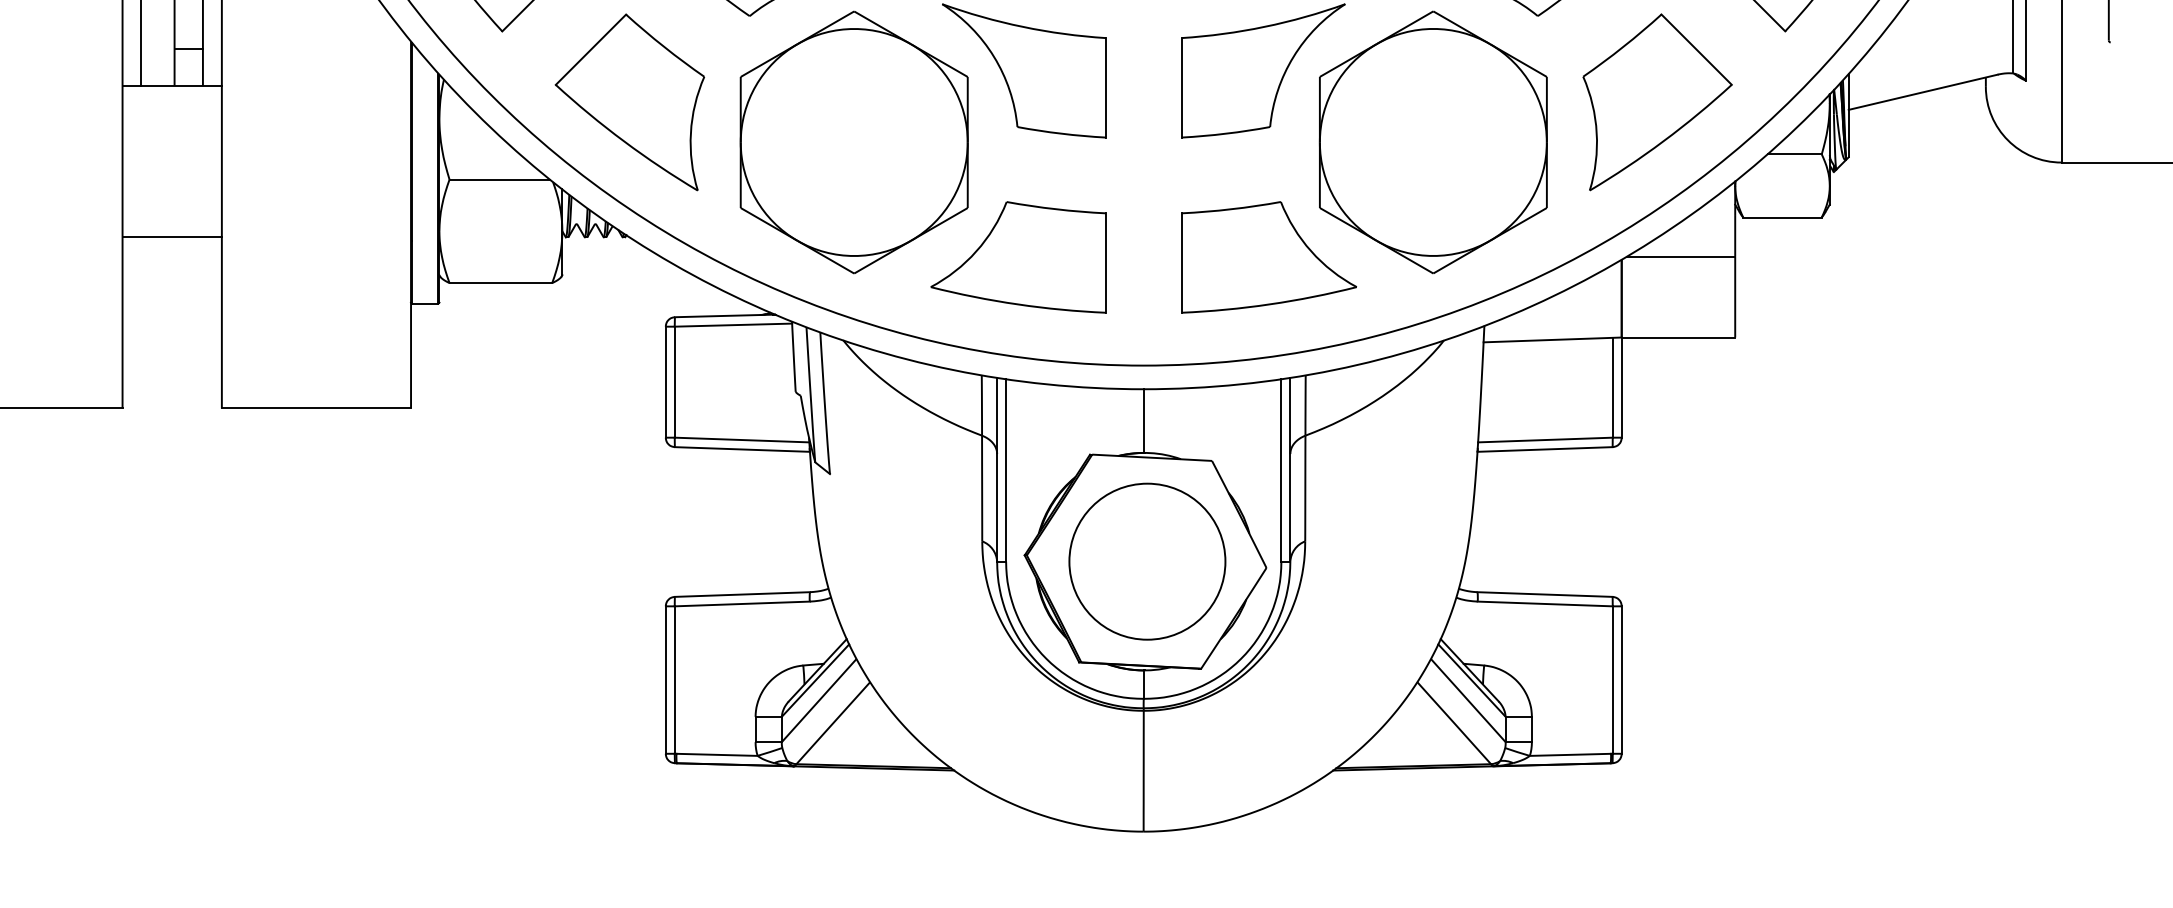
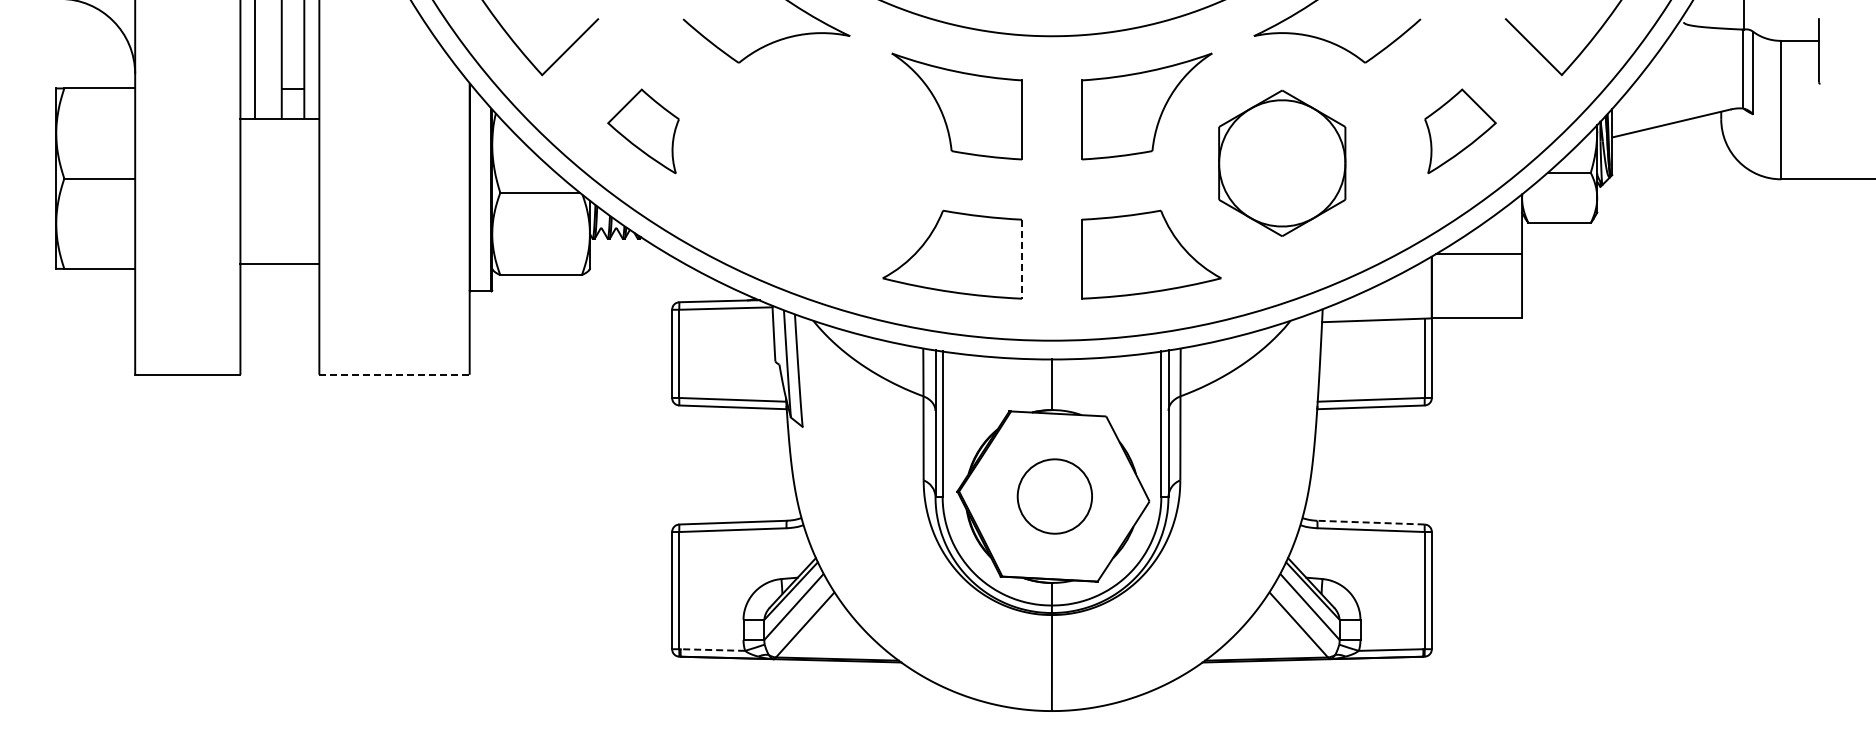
part: (629, 102) -> (643, 131), size x0.6
part: (1657, 102) -> (1460, 131), size x0.6
part: (853, 142) -> (821, 163), removed
part: (1433, 142) -> (1282, 163), size x0.7
line: (171, 237) -> (279, 263), moved
line: (1105, 263) -> (1021, 259), solid -> dashed
line: (317, 408) -> (395, 374), solid -> dashed
circle: (1146, 561) -> (1054, 496), size x0.6
line: (1544, 594) -> (1370, 522), solid -> dashed
line: (716, 755) -> (712, 650), solid -> dashed

